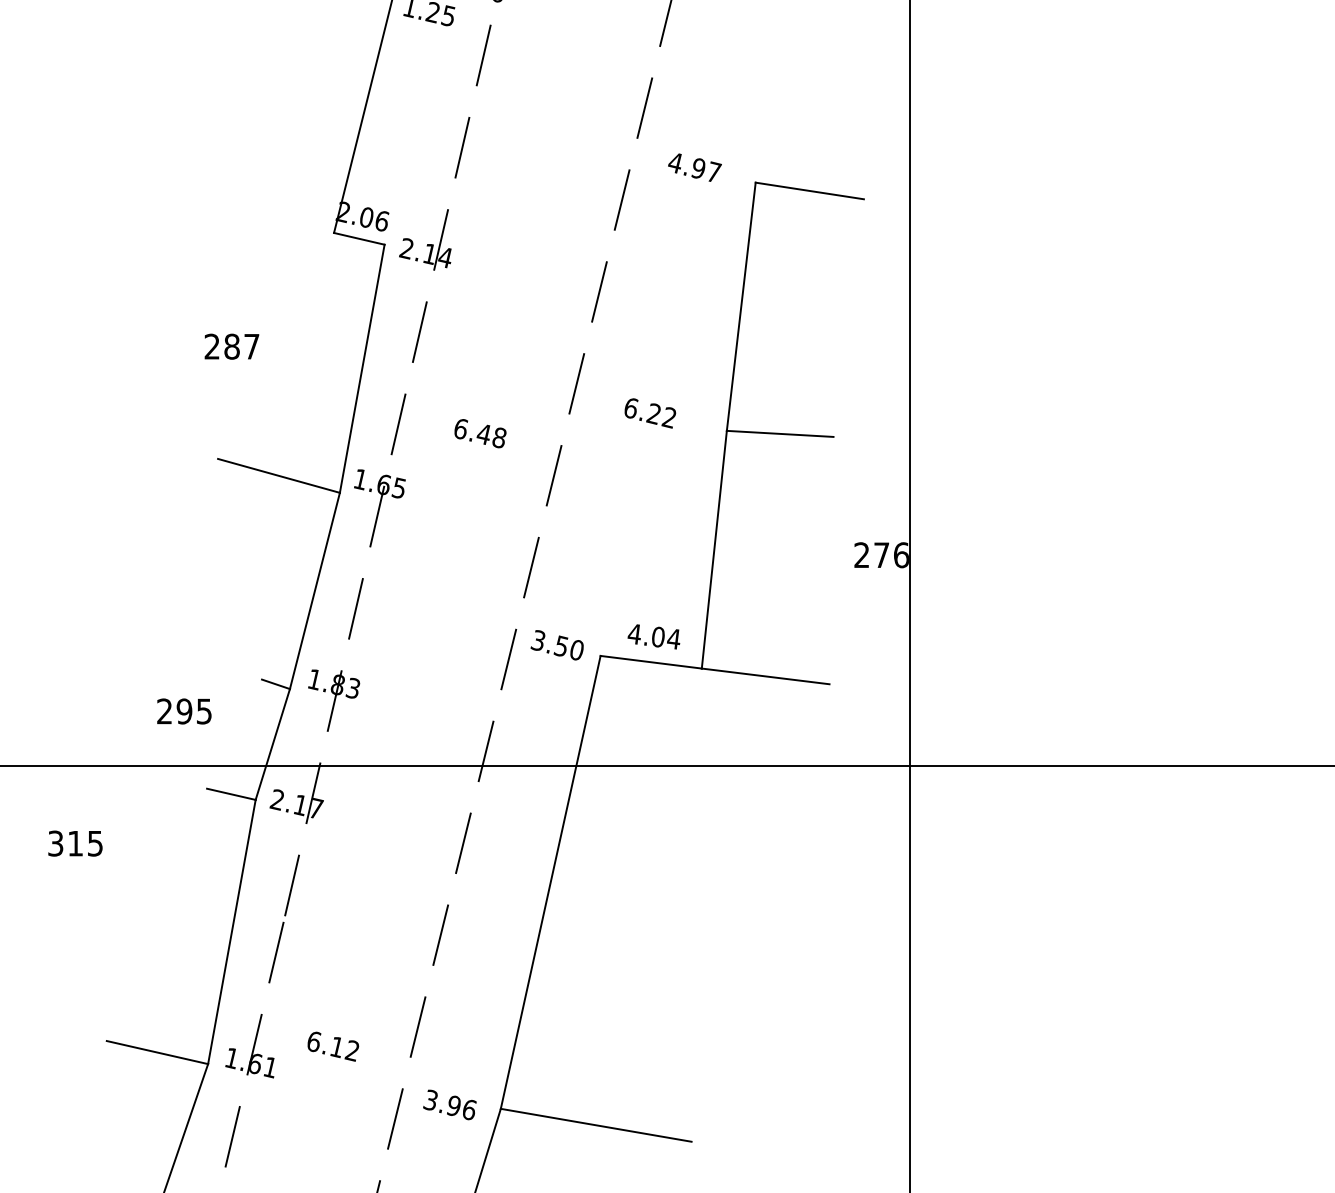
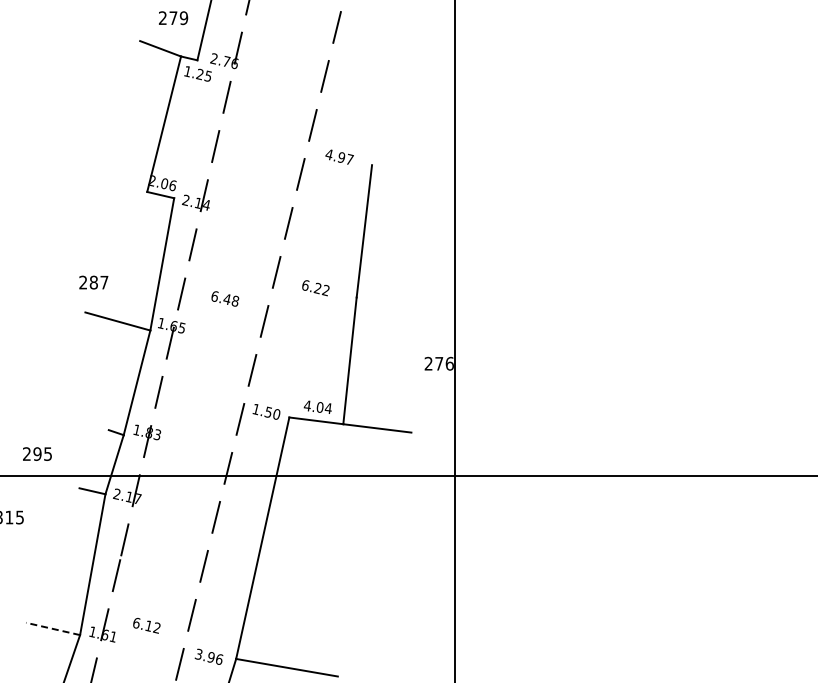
line: (809, 190) -> (400, 169), removed
text: (231, 346) -> (93, 282), moved
line: (779, 432) -> (384, 298), removed
text: (537, 640) -> (255, 409), 3.50 -> 1.50
text: (184, 710) -> (37, 453), moved
line: (158, 1051) -> (53, 628), solid -> dashed

